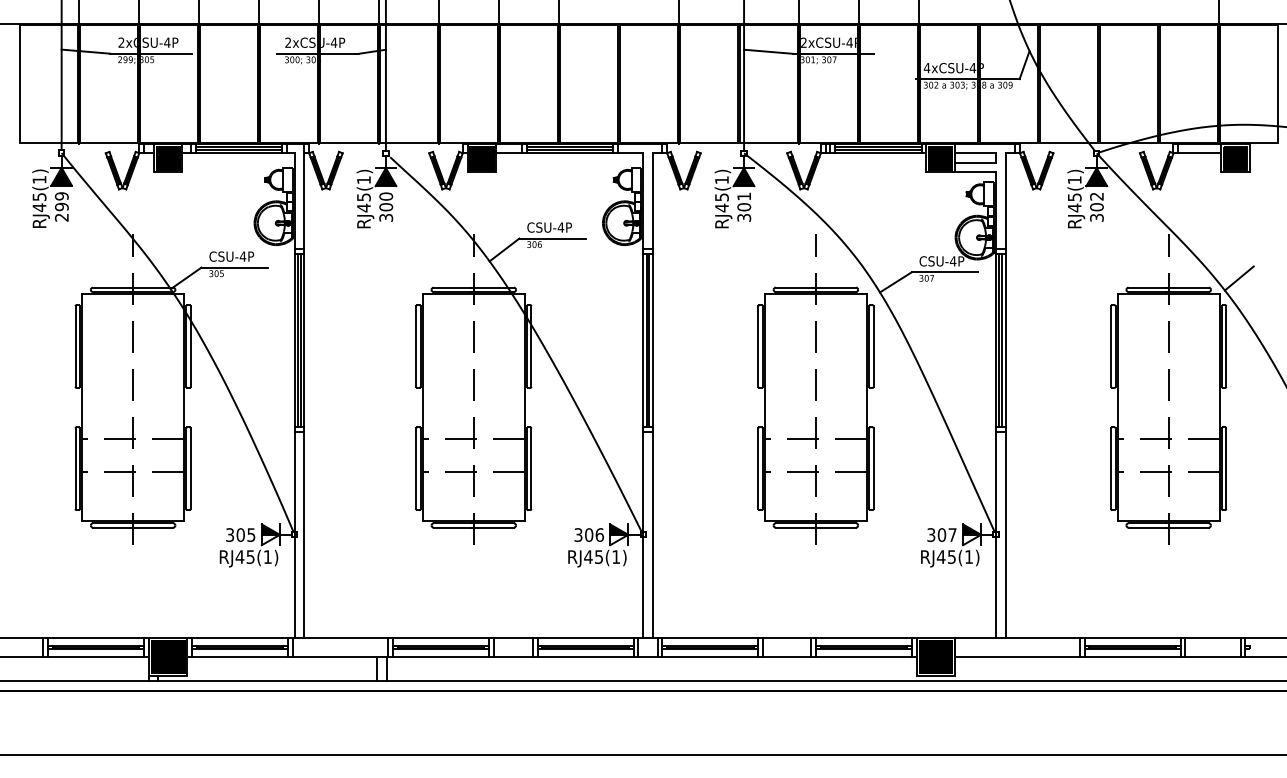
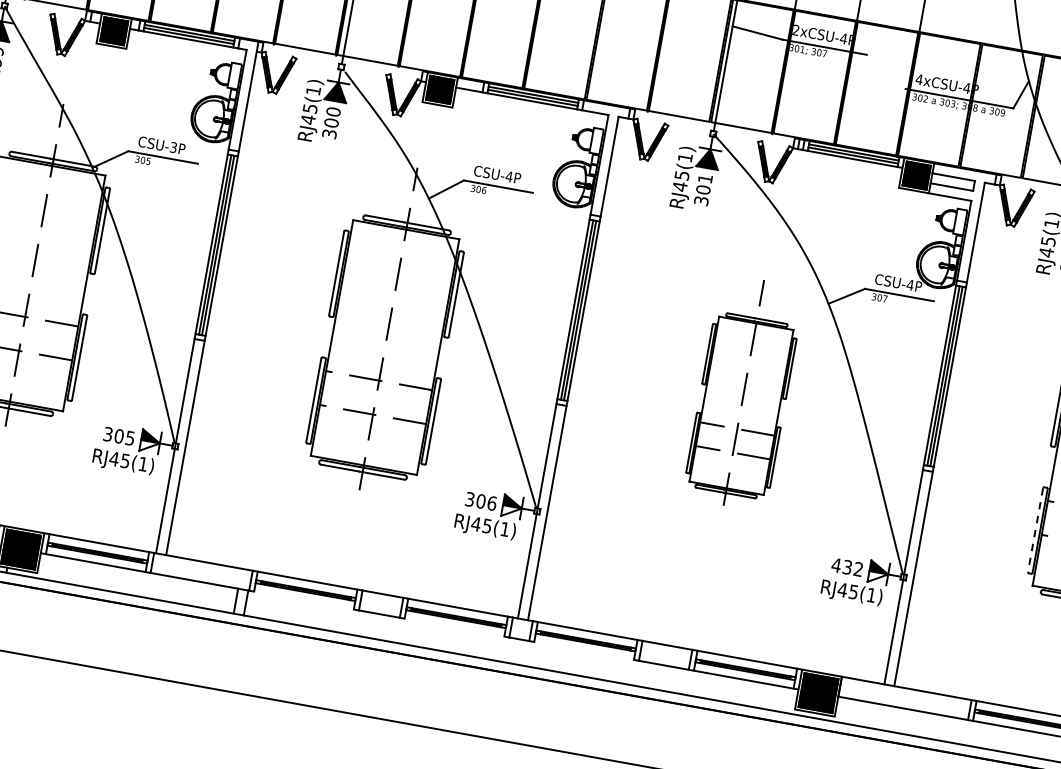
text: (242, 256) -> (173, 147), CSU-4P -> CSU-3P
part: (815, 389) -> (743, 392), size x0.7
line: (1111, 469) -> (1035, 530), solid -> dashed
text: (941, 534) -> (847, 566), 307 -> 432
line: (440, 657) -> (303, 600), removed
line: (585, 657) -> (454, 627), removed
line: (710, 657) -> (584, 651), removed

